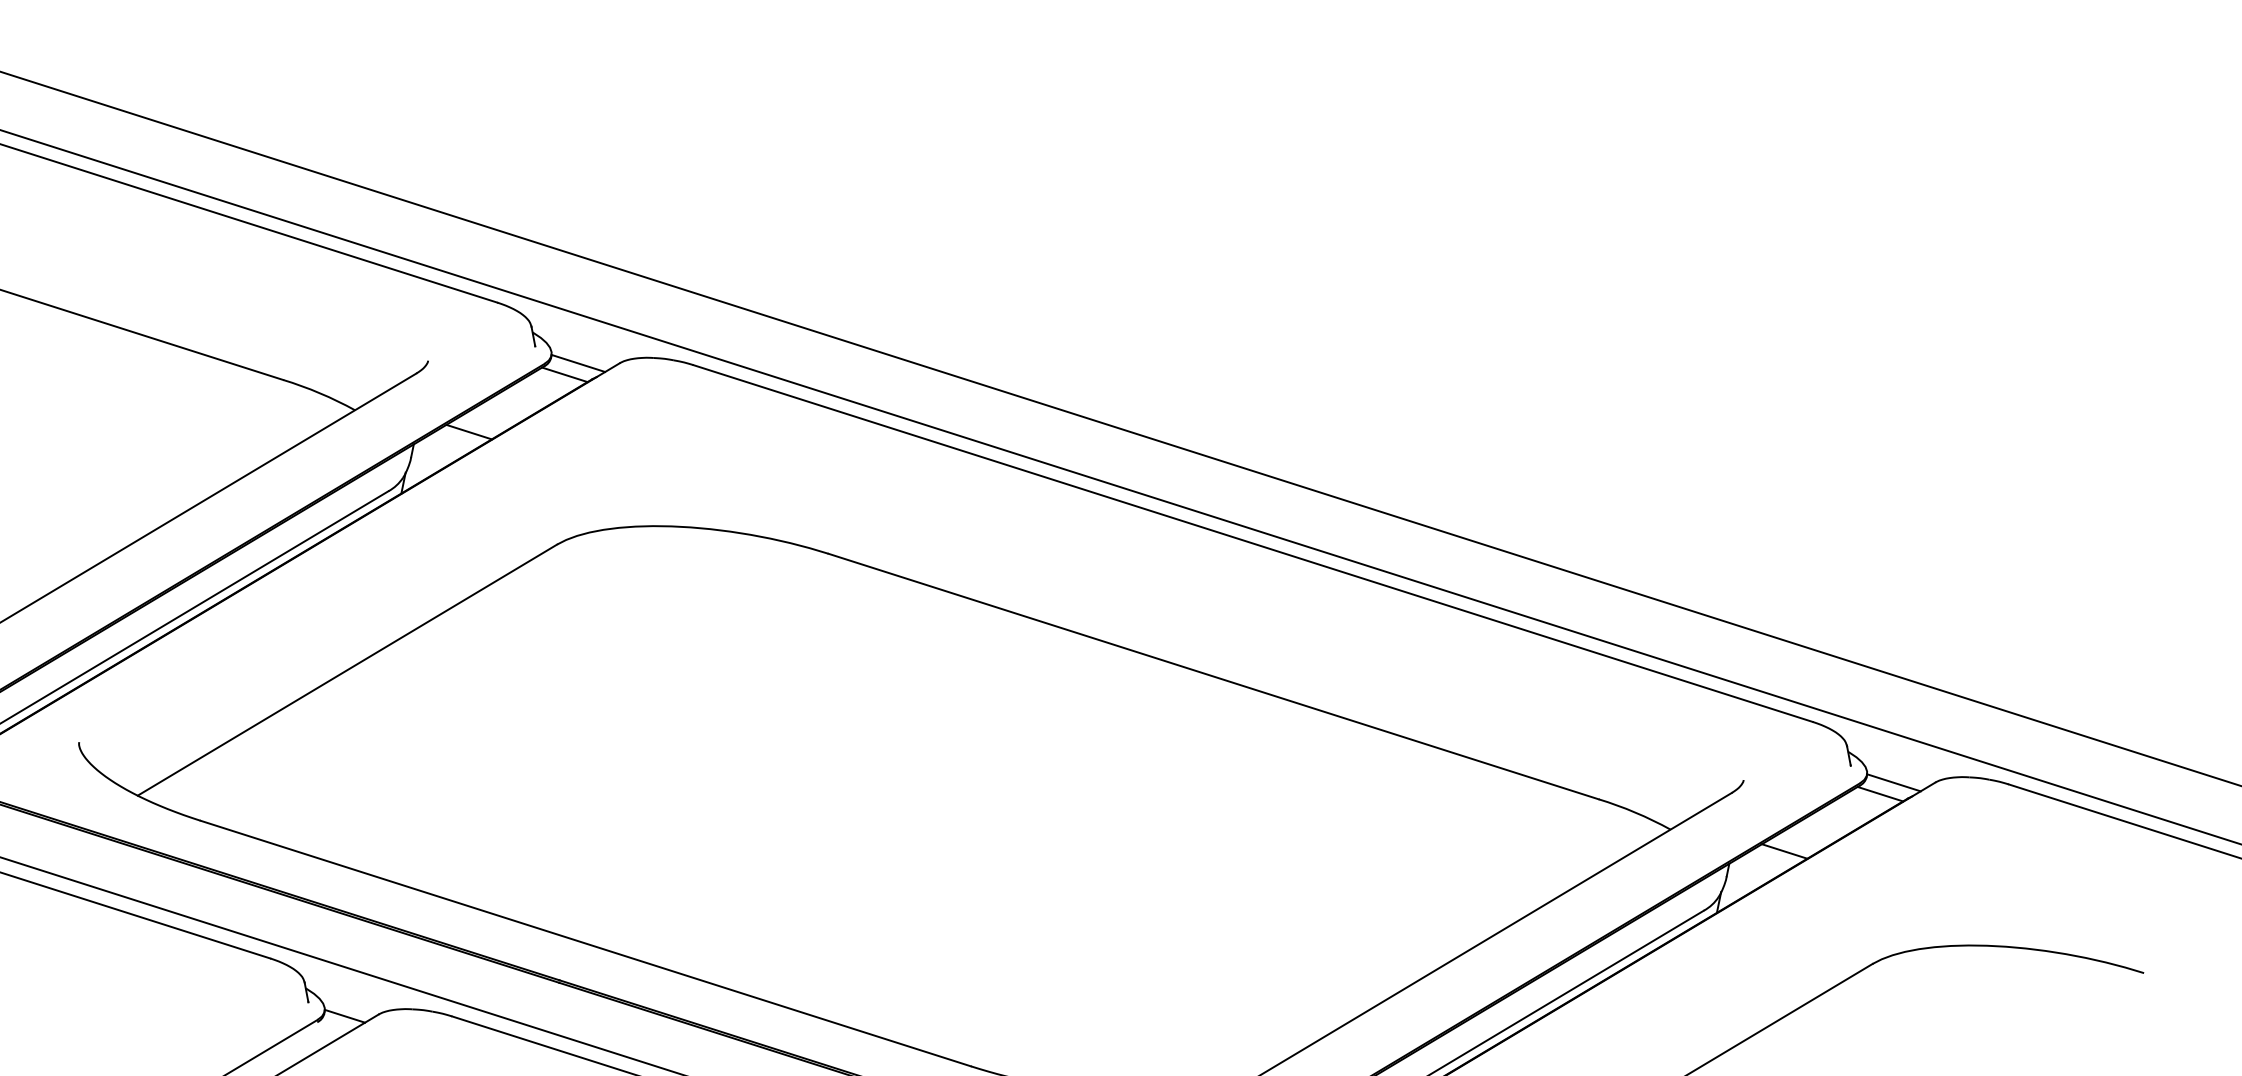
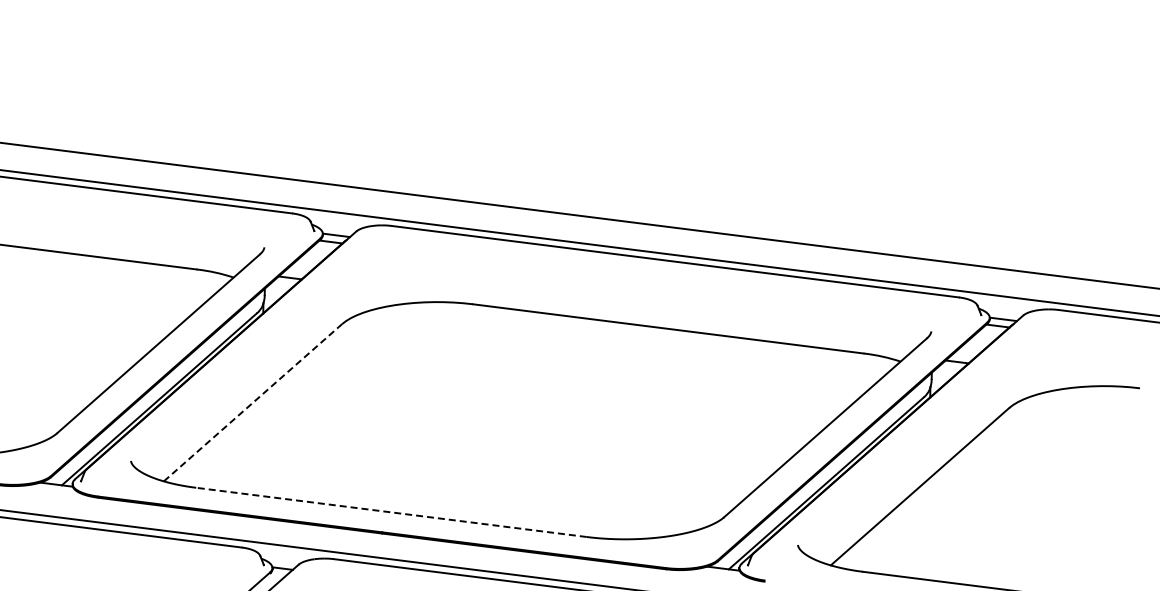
line: (348, 669) -> (253, 402), solid -> dashed
line: (585, 943) -> (391, 512), solid -> dashed

